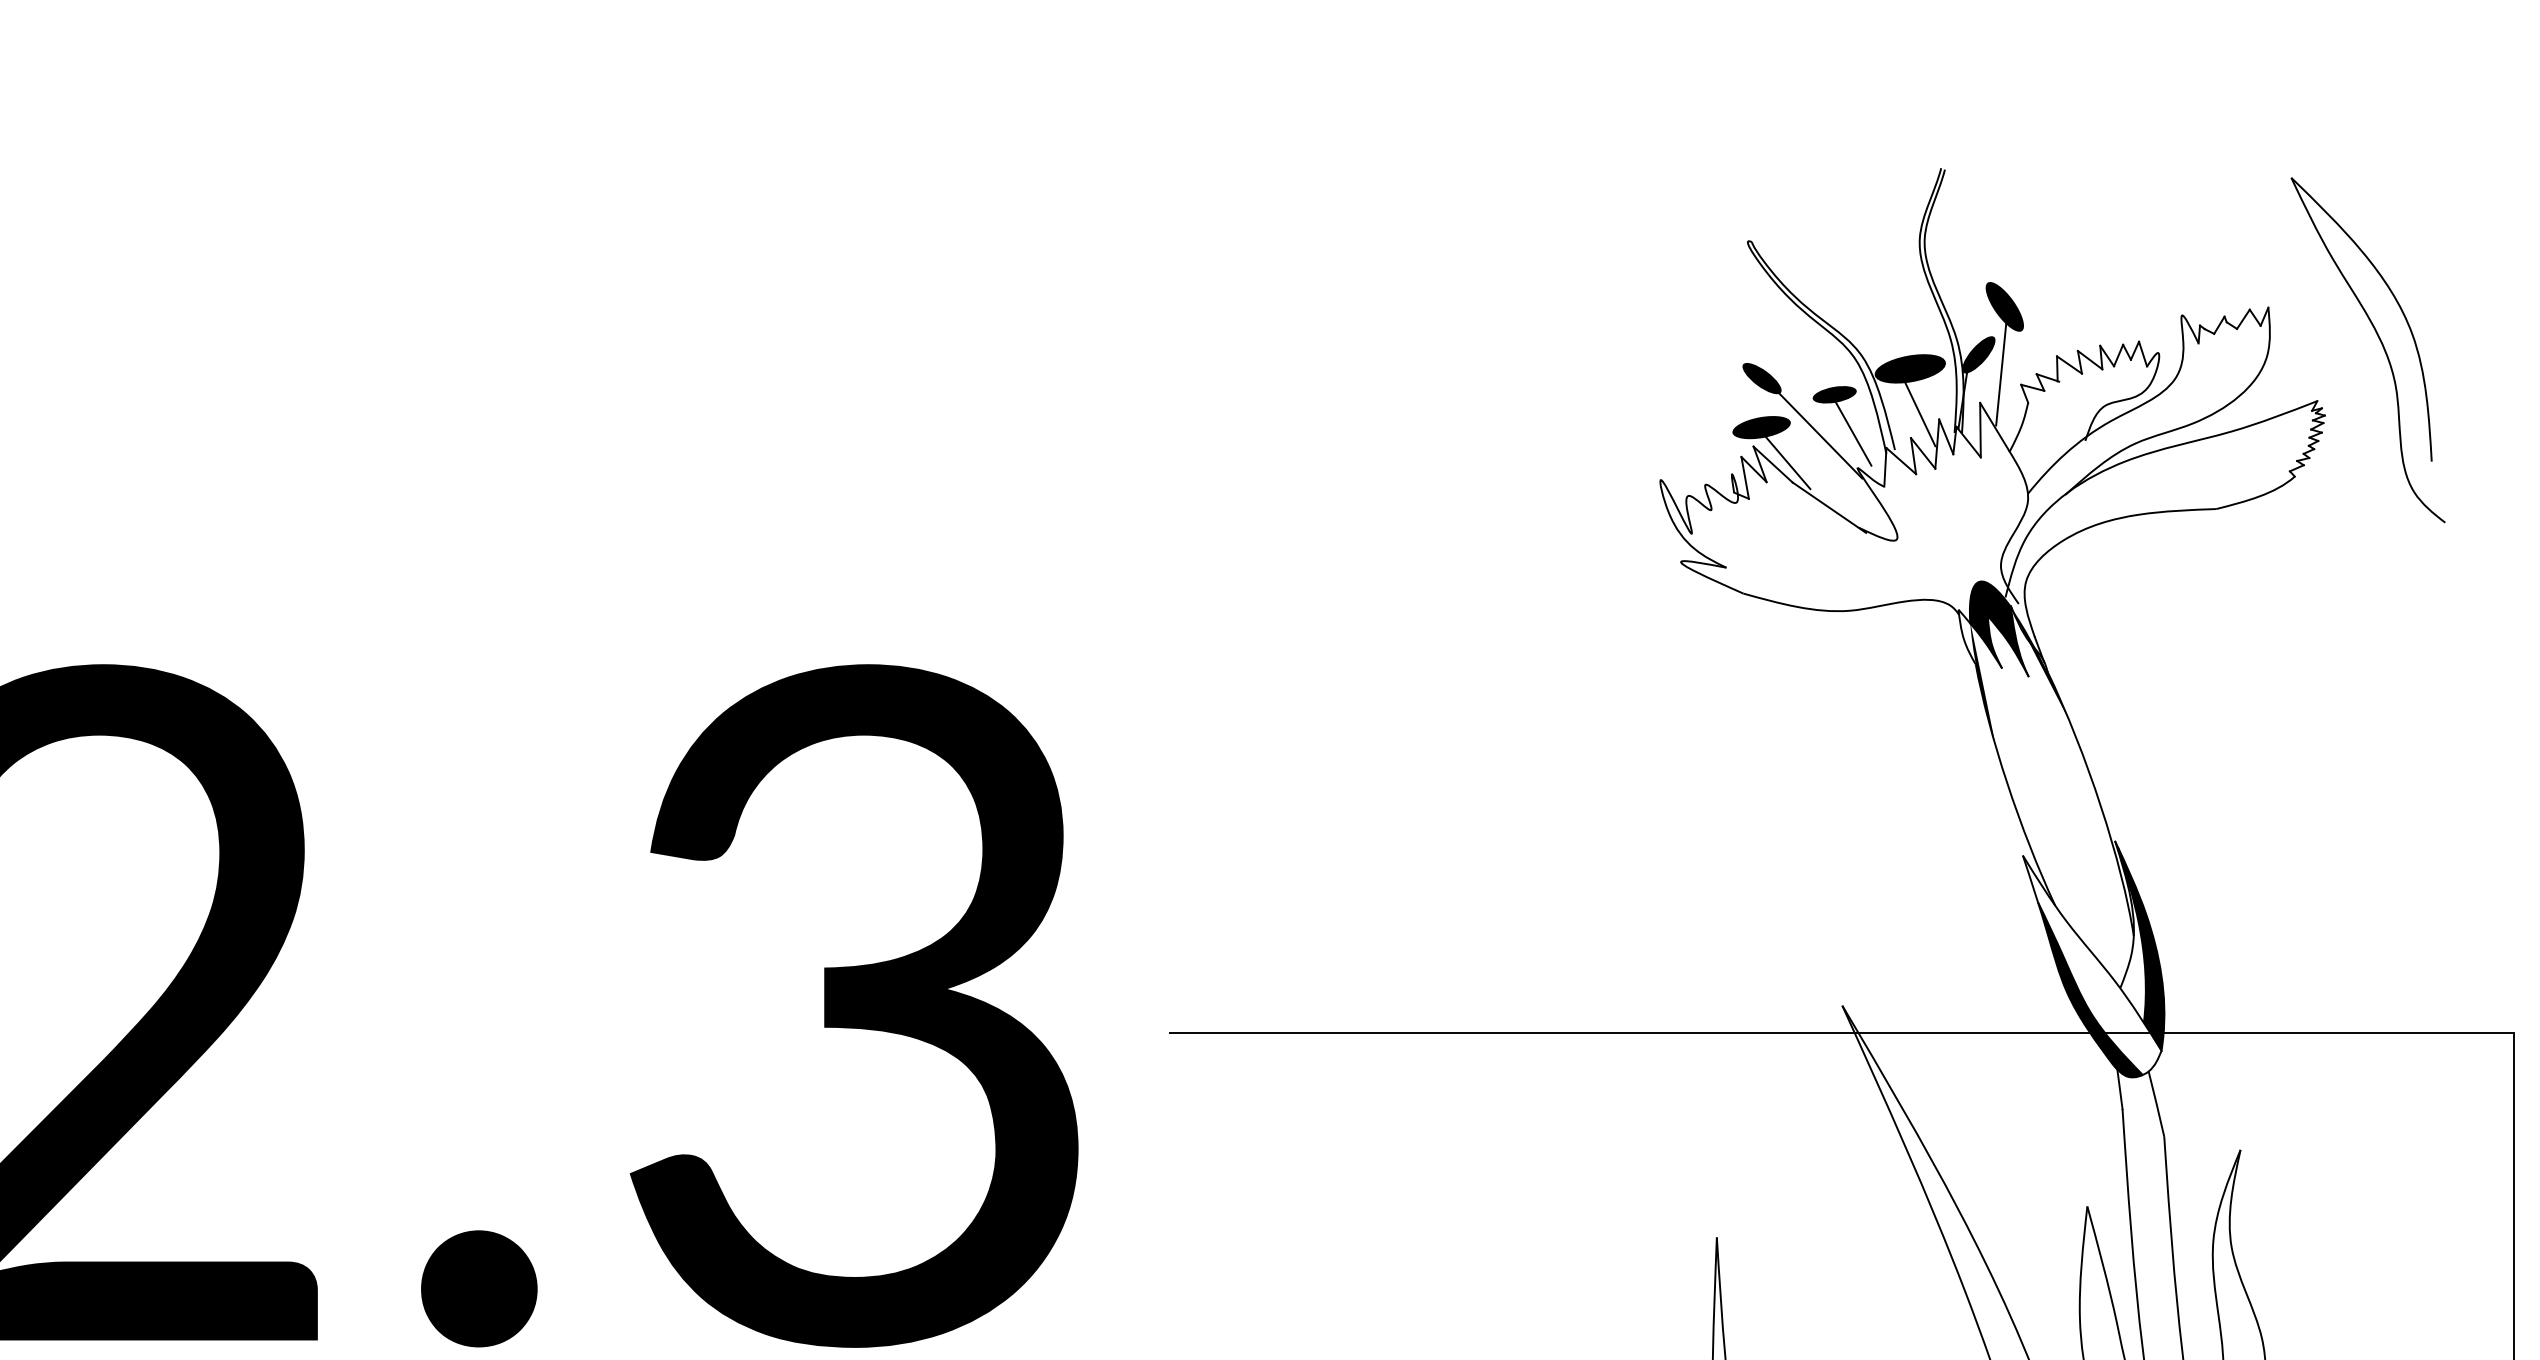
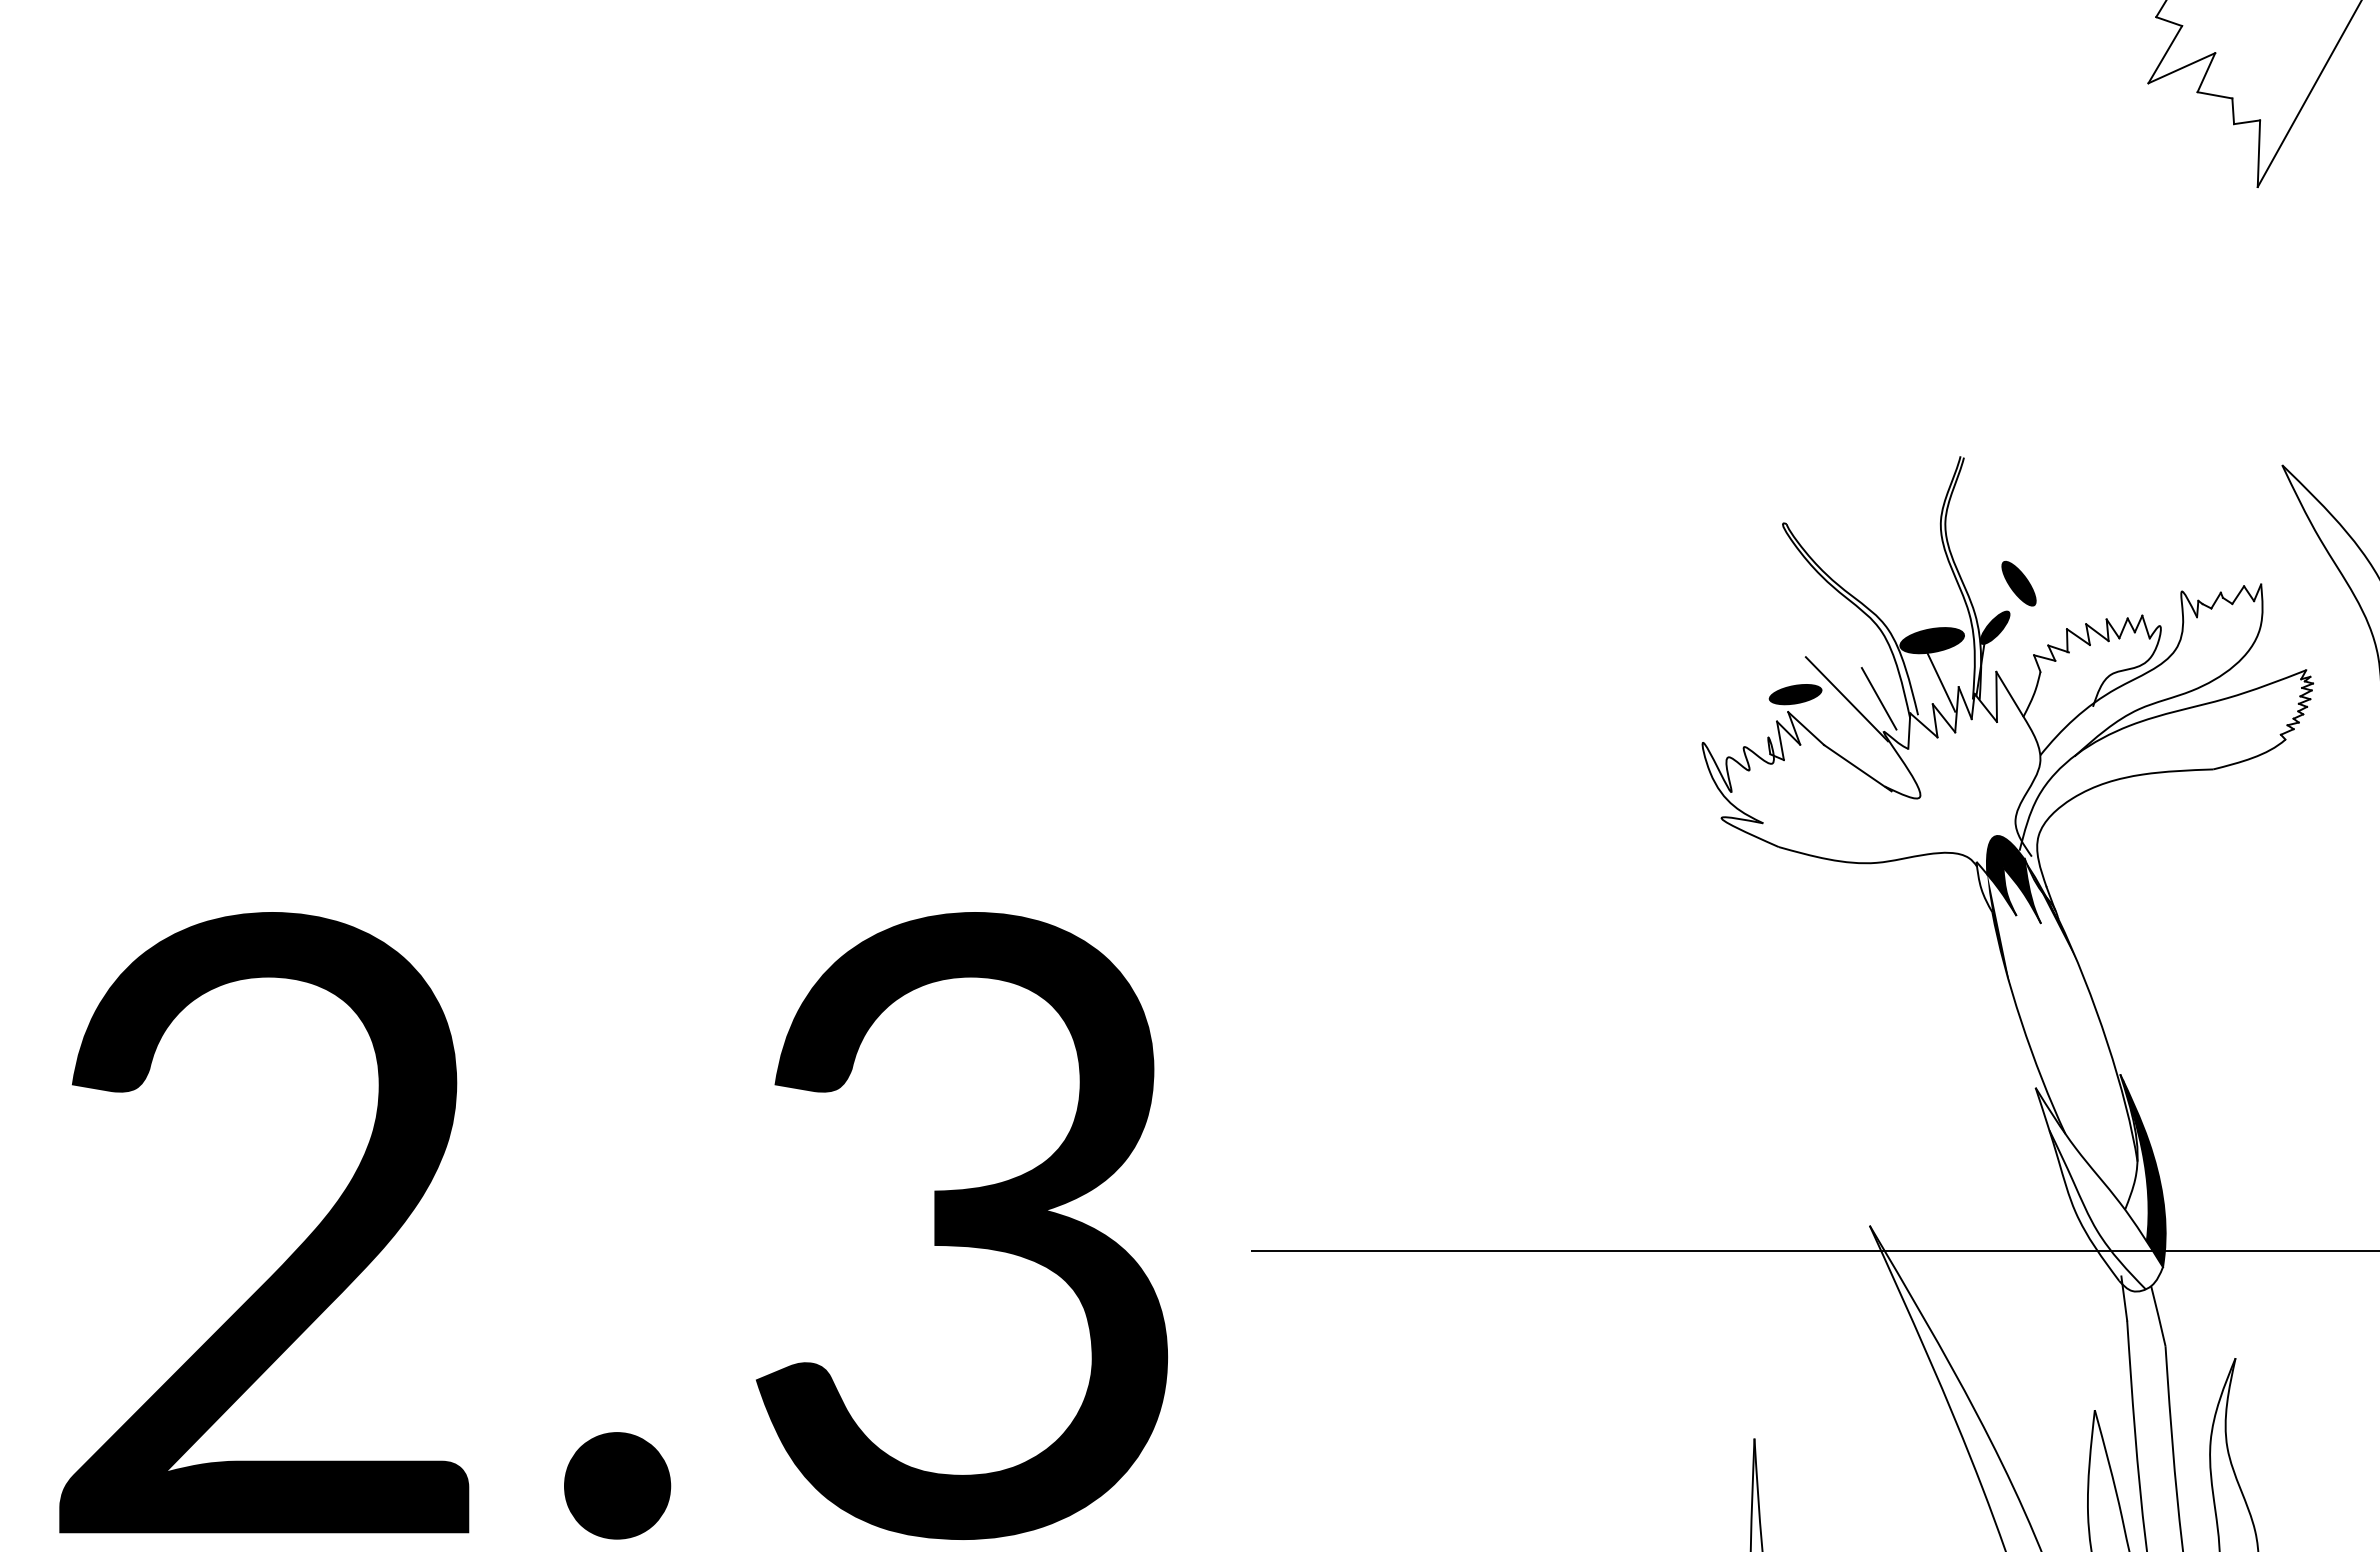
line: (2000, 370) -> (2015, 642), removed
fill: (1761, 378) -> (1795, 649), removed
fill: (1834, 394) -> (1862, 664), removed
line: (1787, 463) -> (1819, 727), removed
fill: (2082, 966) -> (2090, 1189), removed

